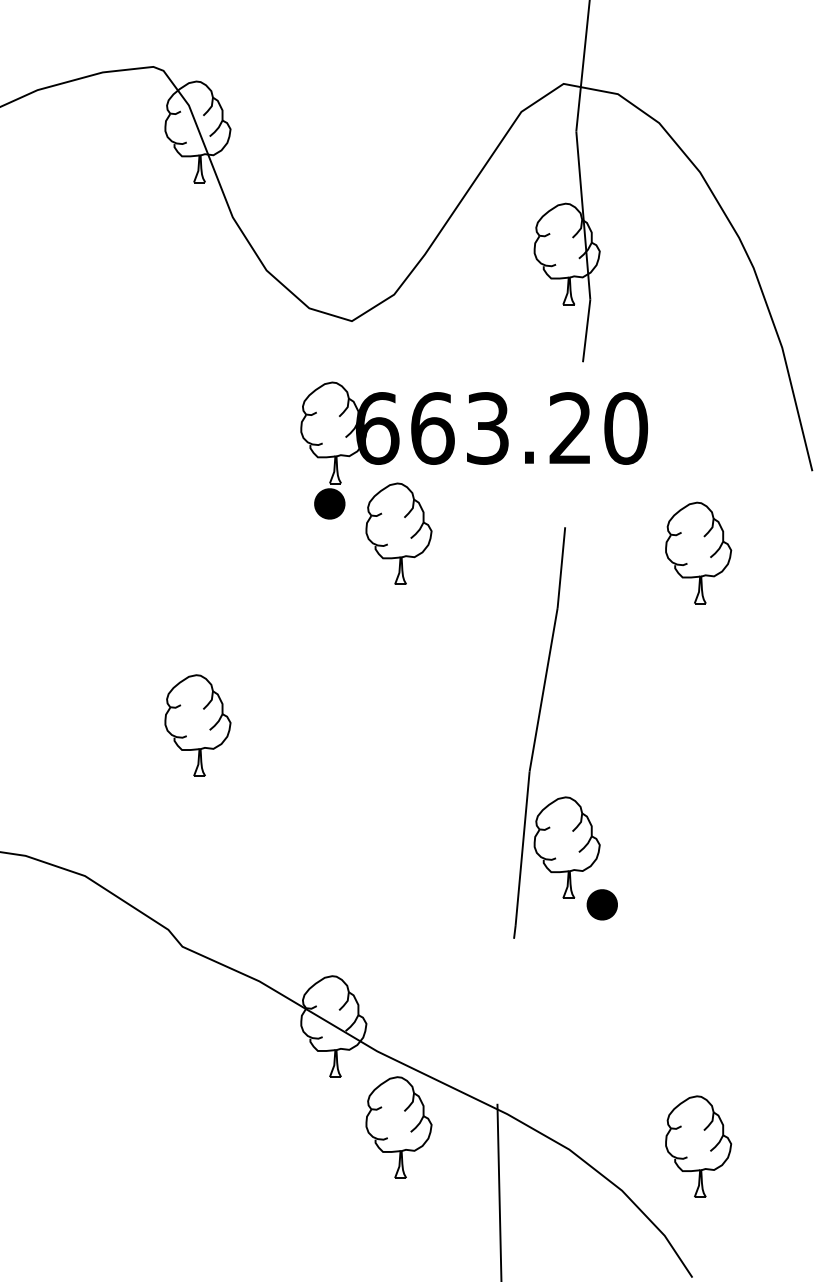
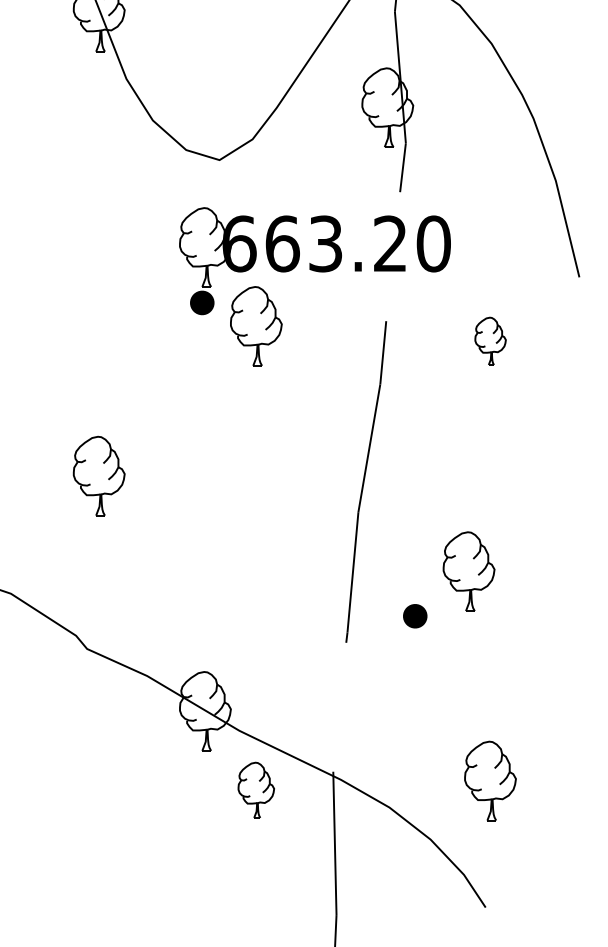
part: (698, 552) -> (490, 340), size x0.6
part: (566, 847) -> (468, 571), moved
part: (398, 1127) -> (255, 790), size x0.7
part: (698, 1146) -> (490, 780), moved

